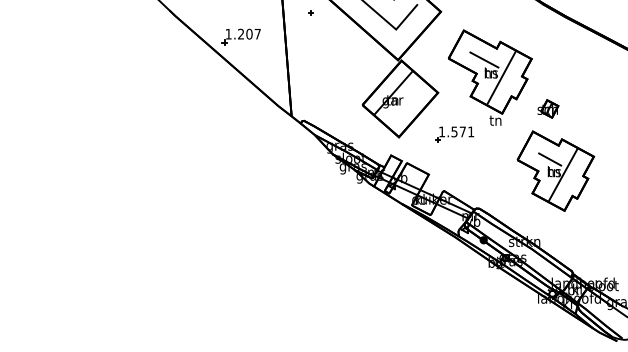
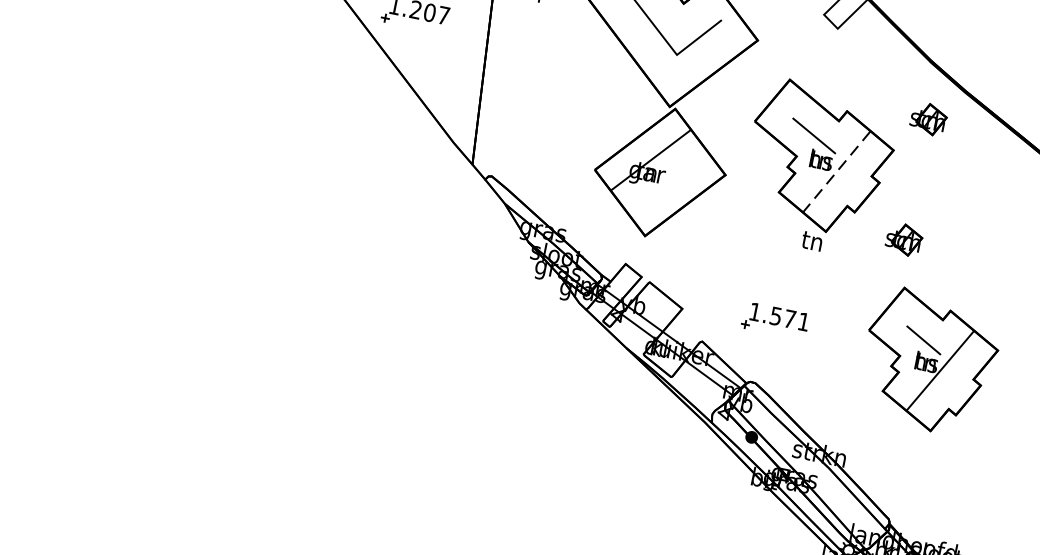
part: (548, 36) -> (929, 118), added
line: (501, 77) -> (836, 171), solid -> dashed
part: (454, 134) -> (775, 320), moved
part: (555, 170) -> (929, 360), moved

